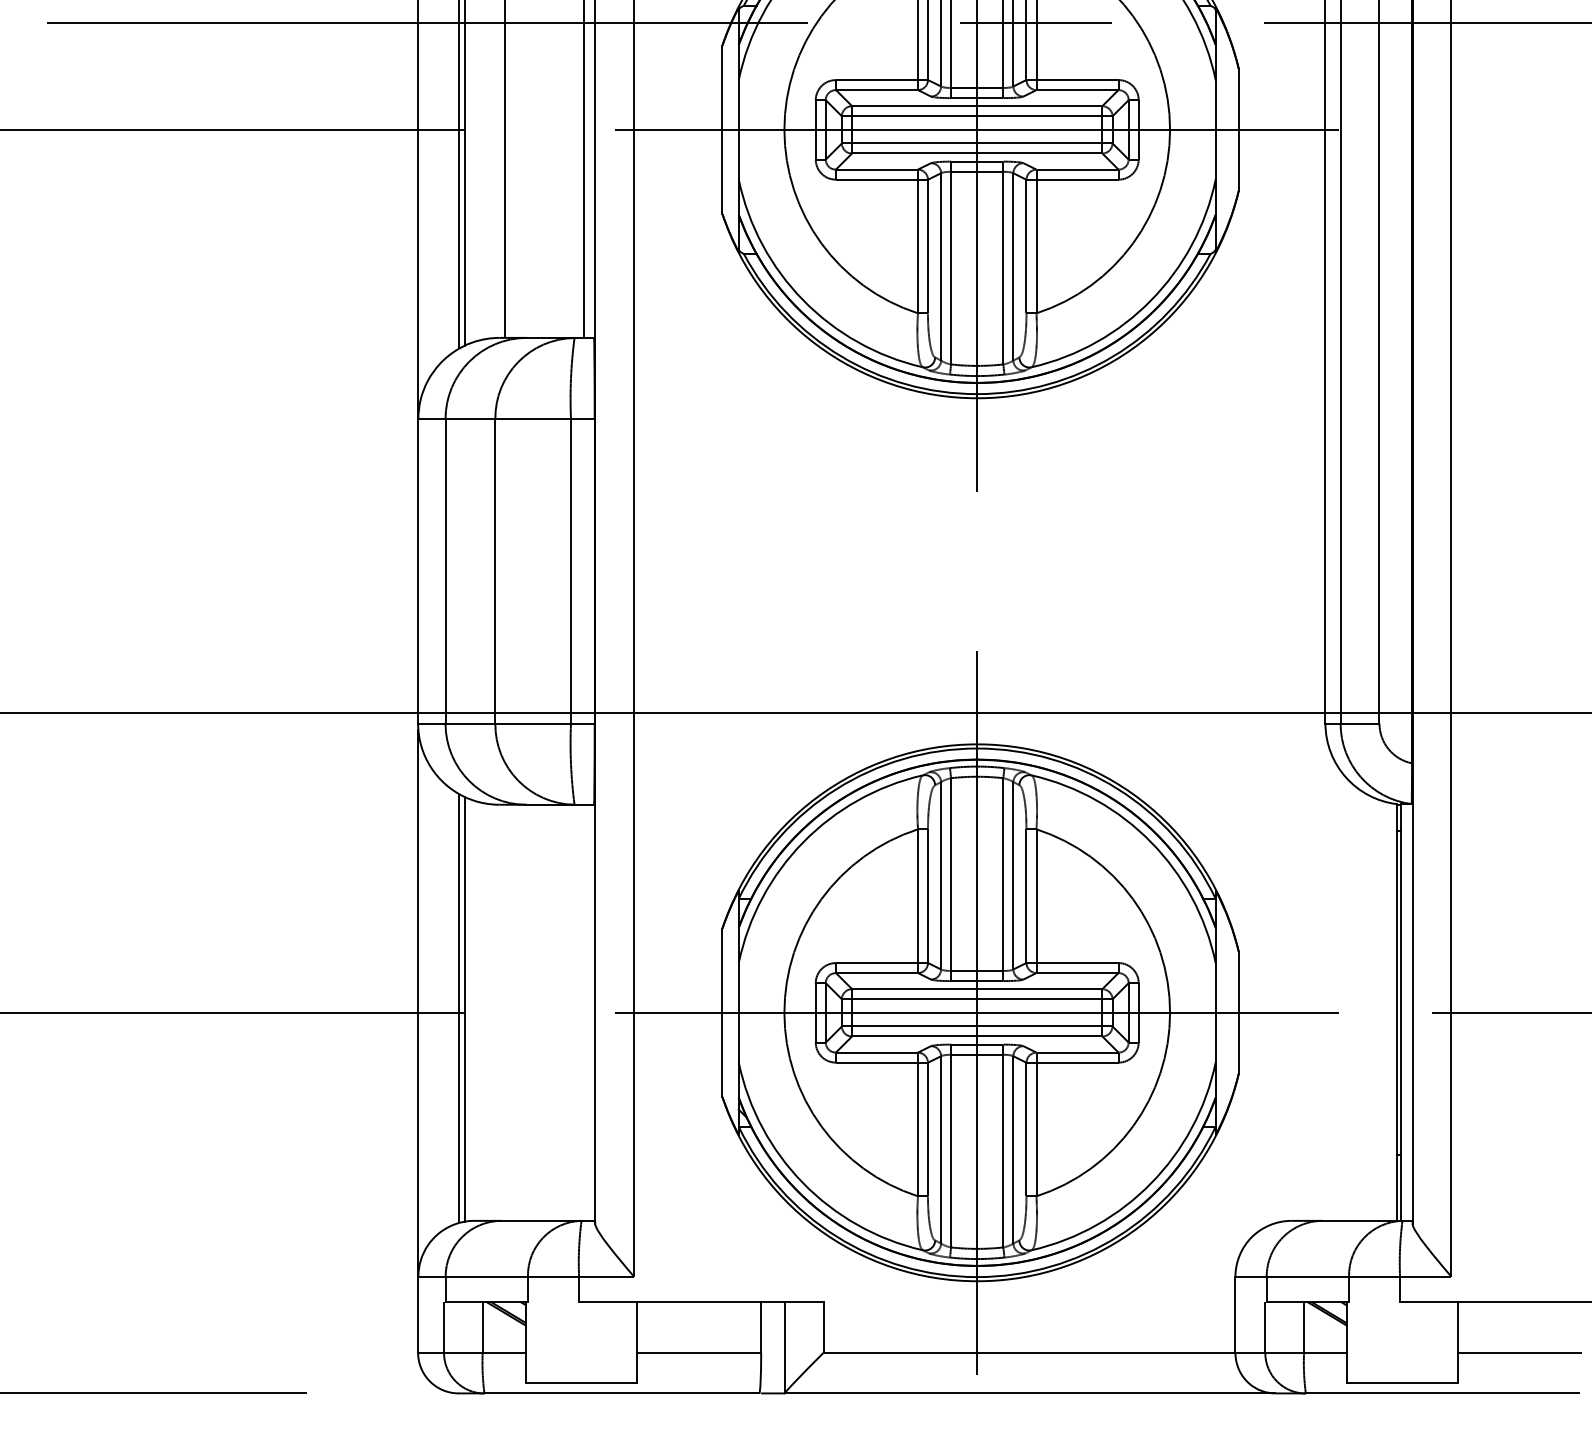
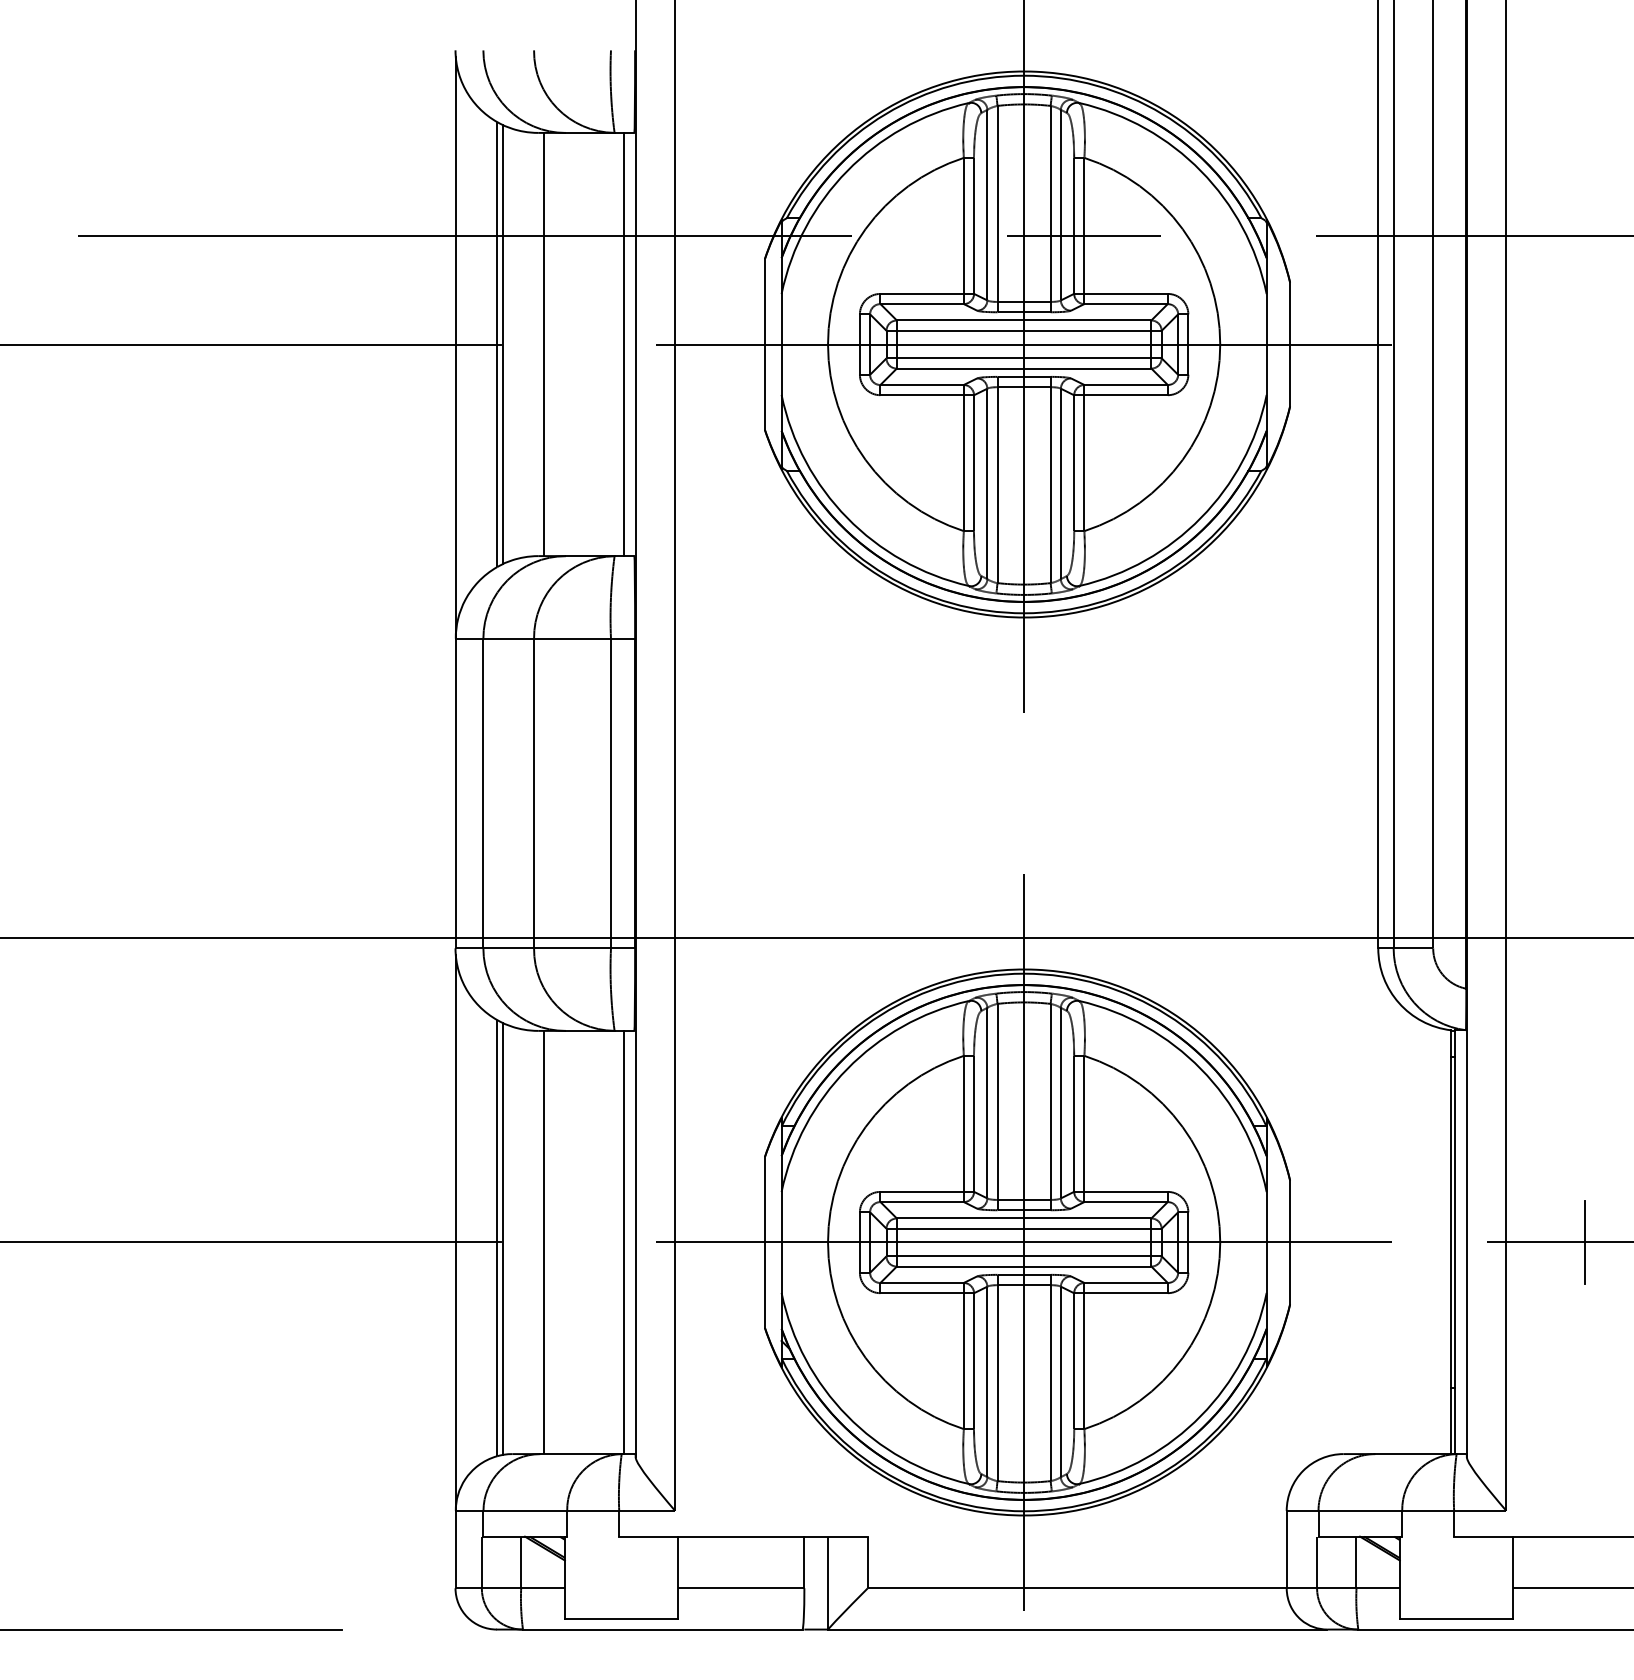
line: (505, 1012) -> (544, 1242), added
line: (584, 1012) -> (624, 1242), added
line: (1528, 1012) -> (1584, 1242), added

